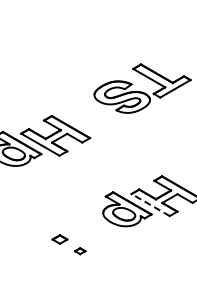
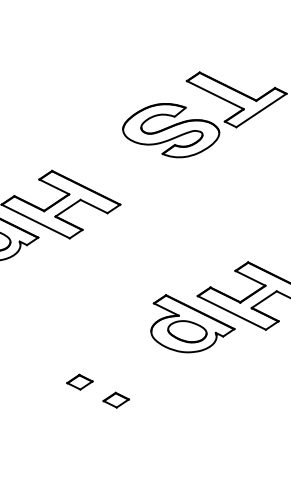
line: (150, 204) -> (231, 312), dashed -> solid
part: (79, 250) -> (114, 398), size x1.43

